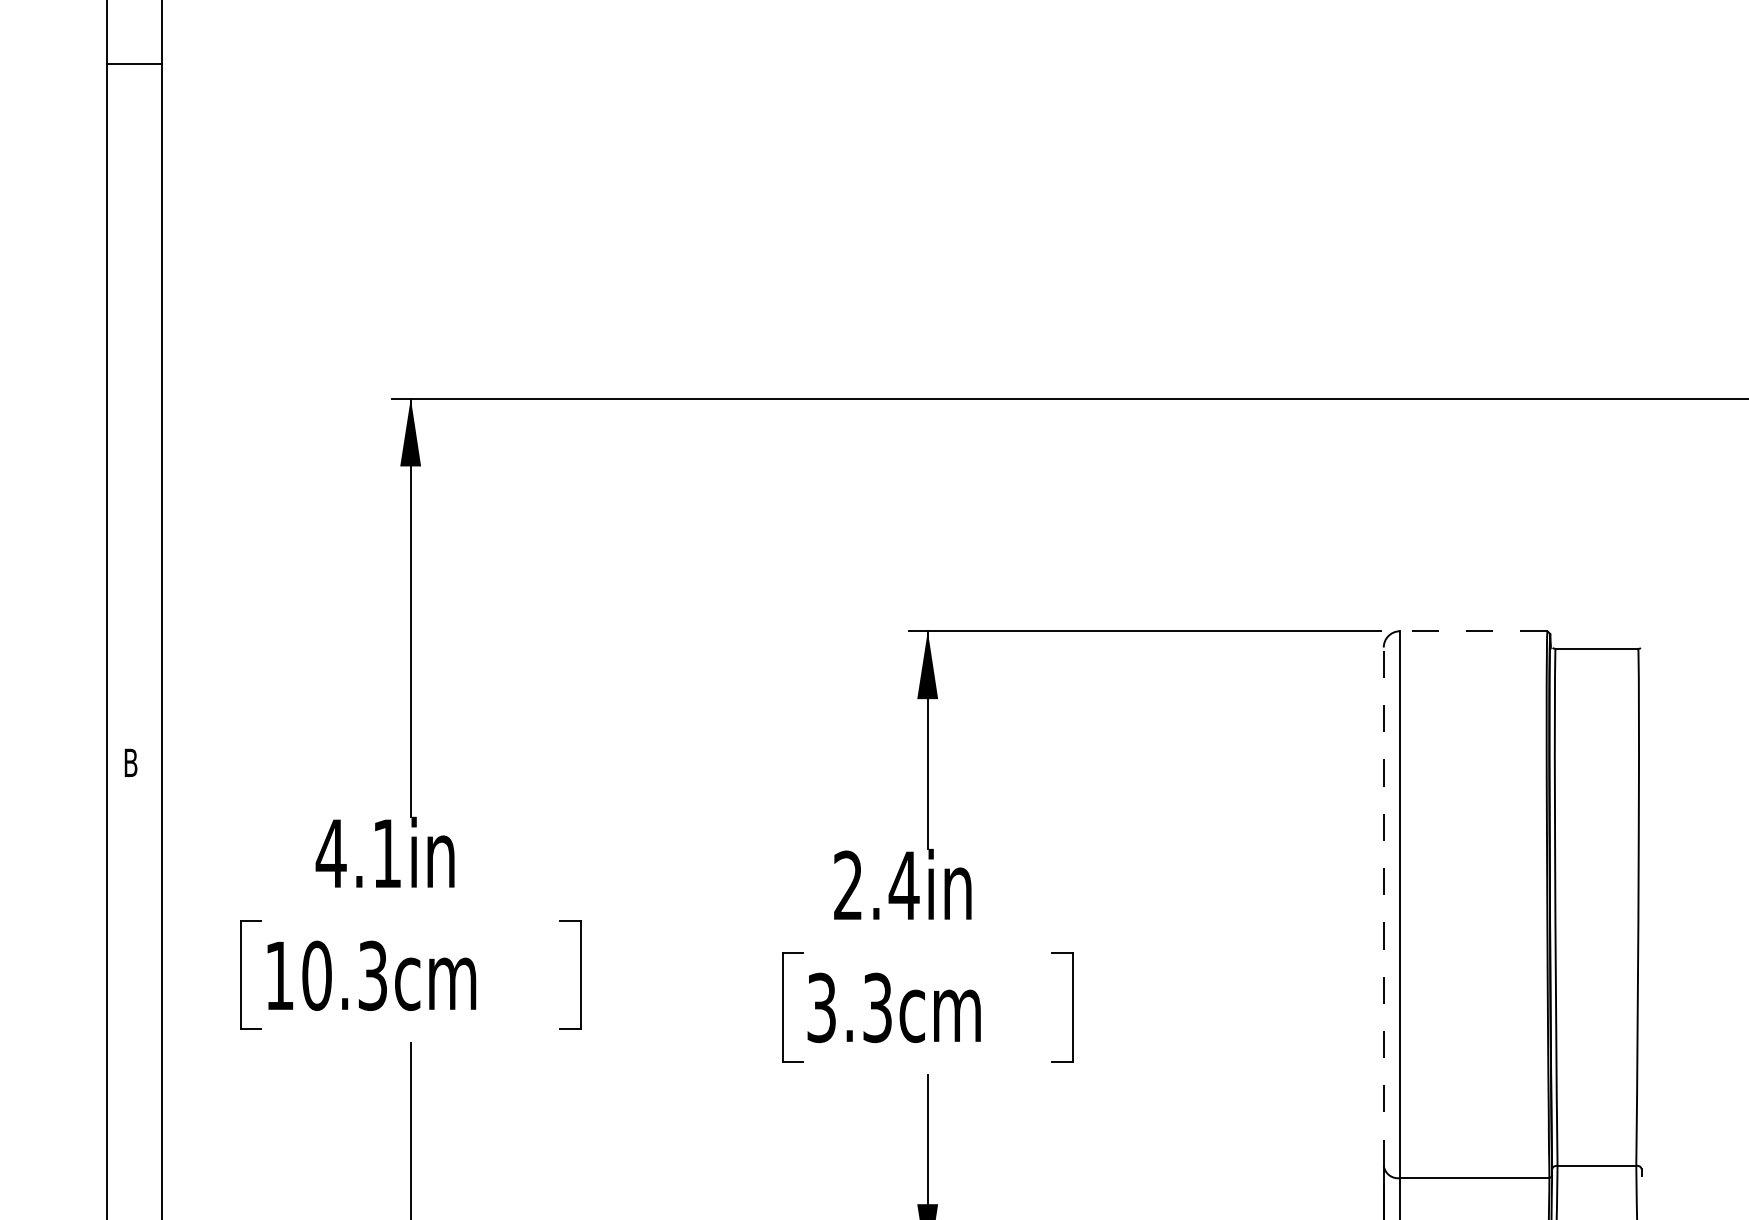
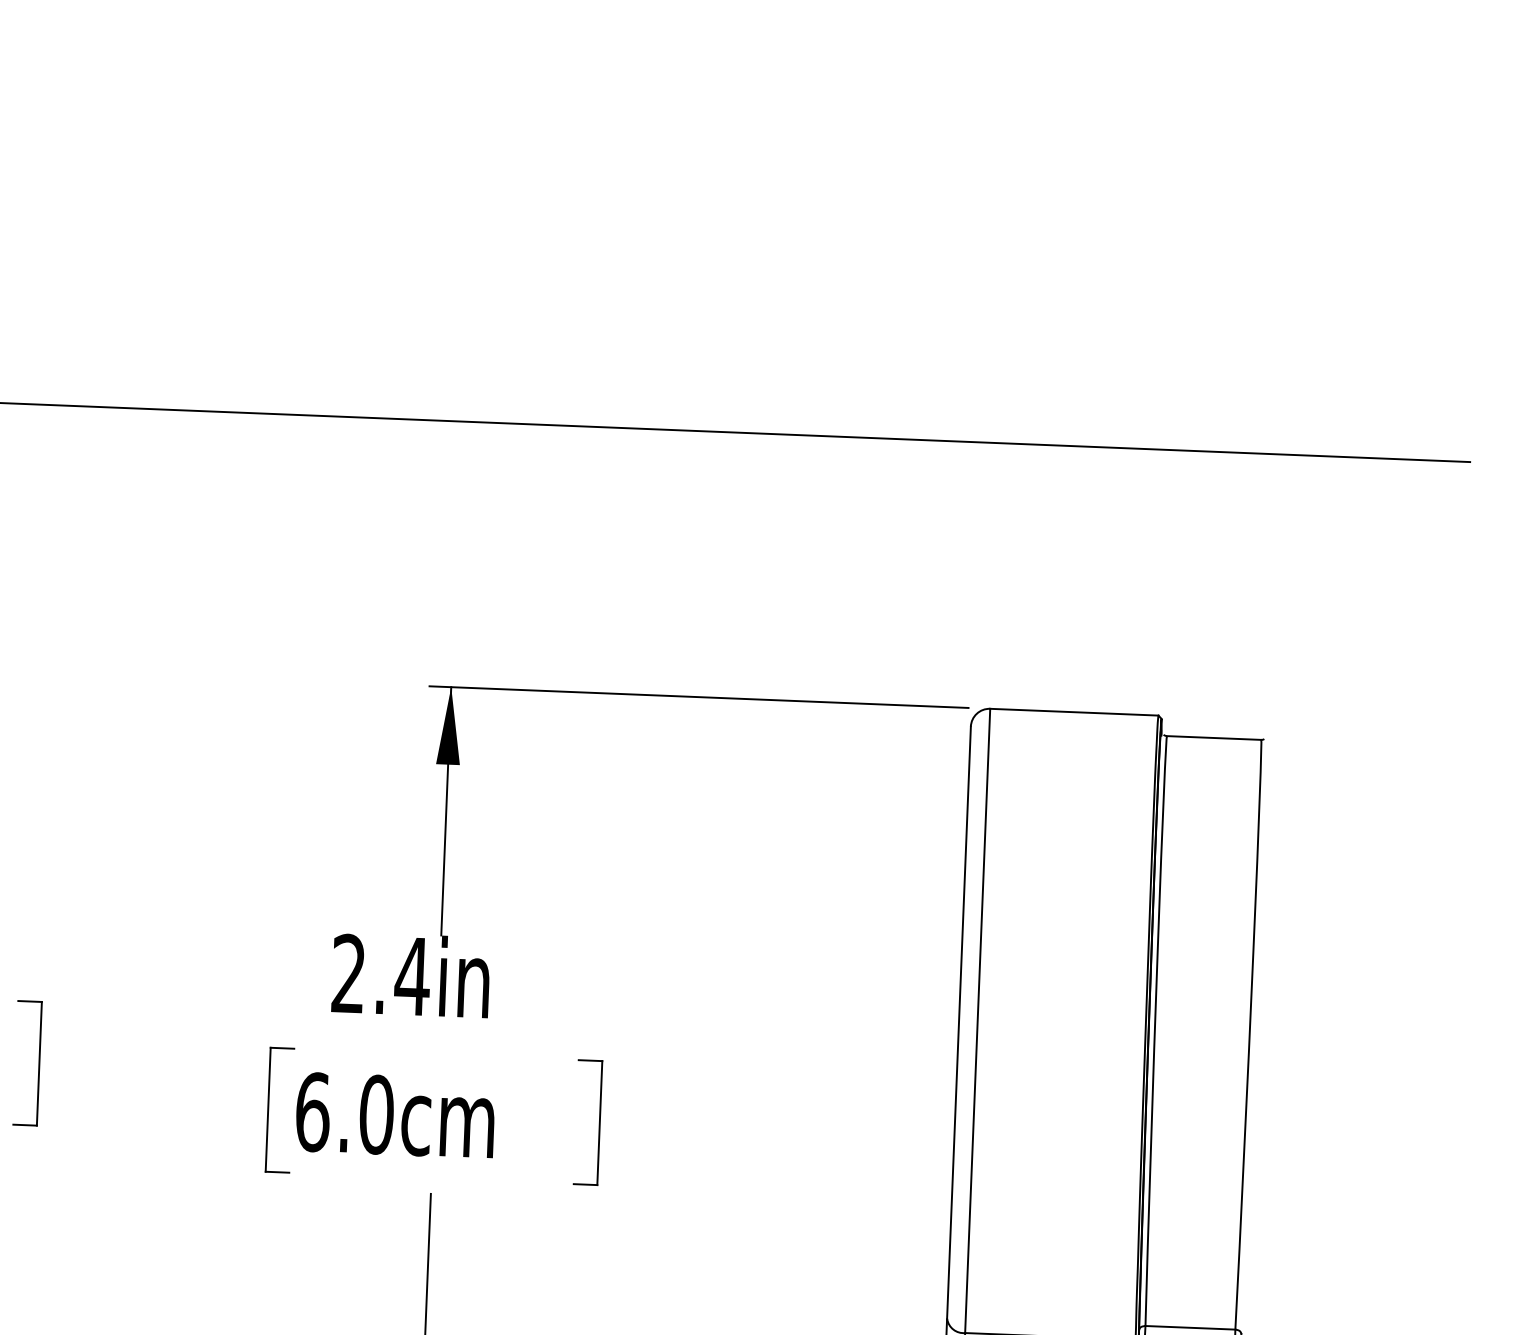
line: (1473, 631) -> (1074, 712), dashed -> solid
line: (1383, 907) -> (958, 1023), dashed -> solid
text: (849, 1007) -> (344, 1113), 3.3cm -> 6.0cm

